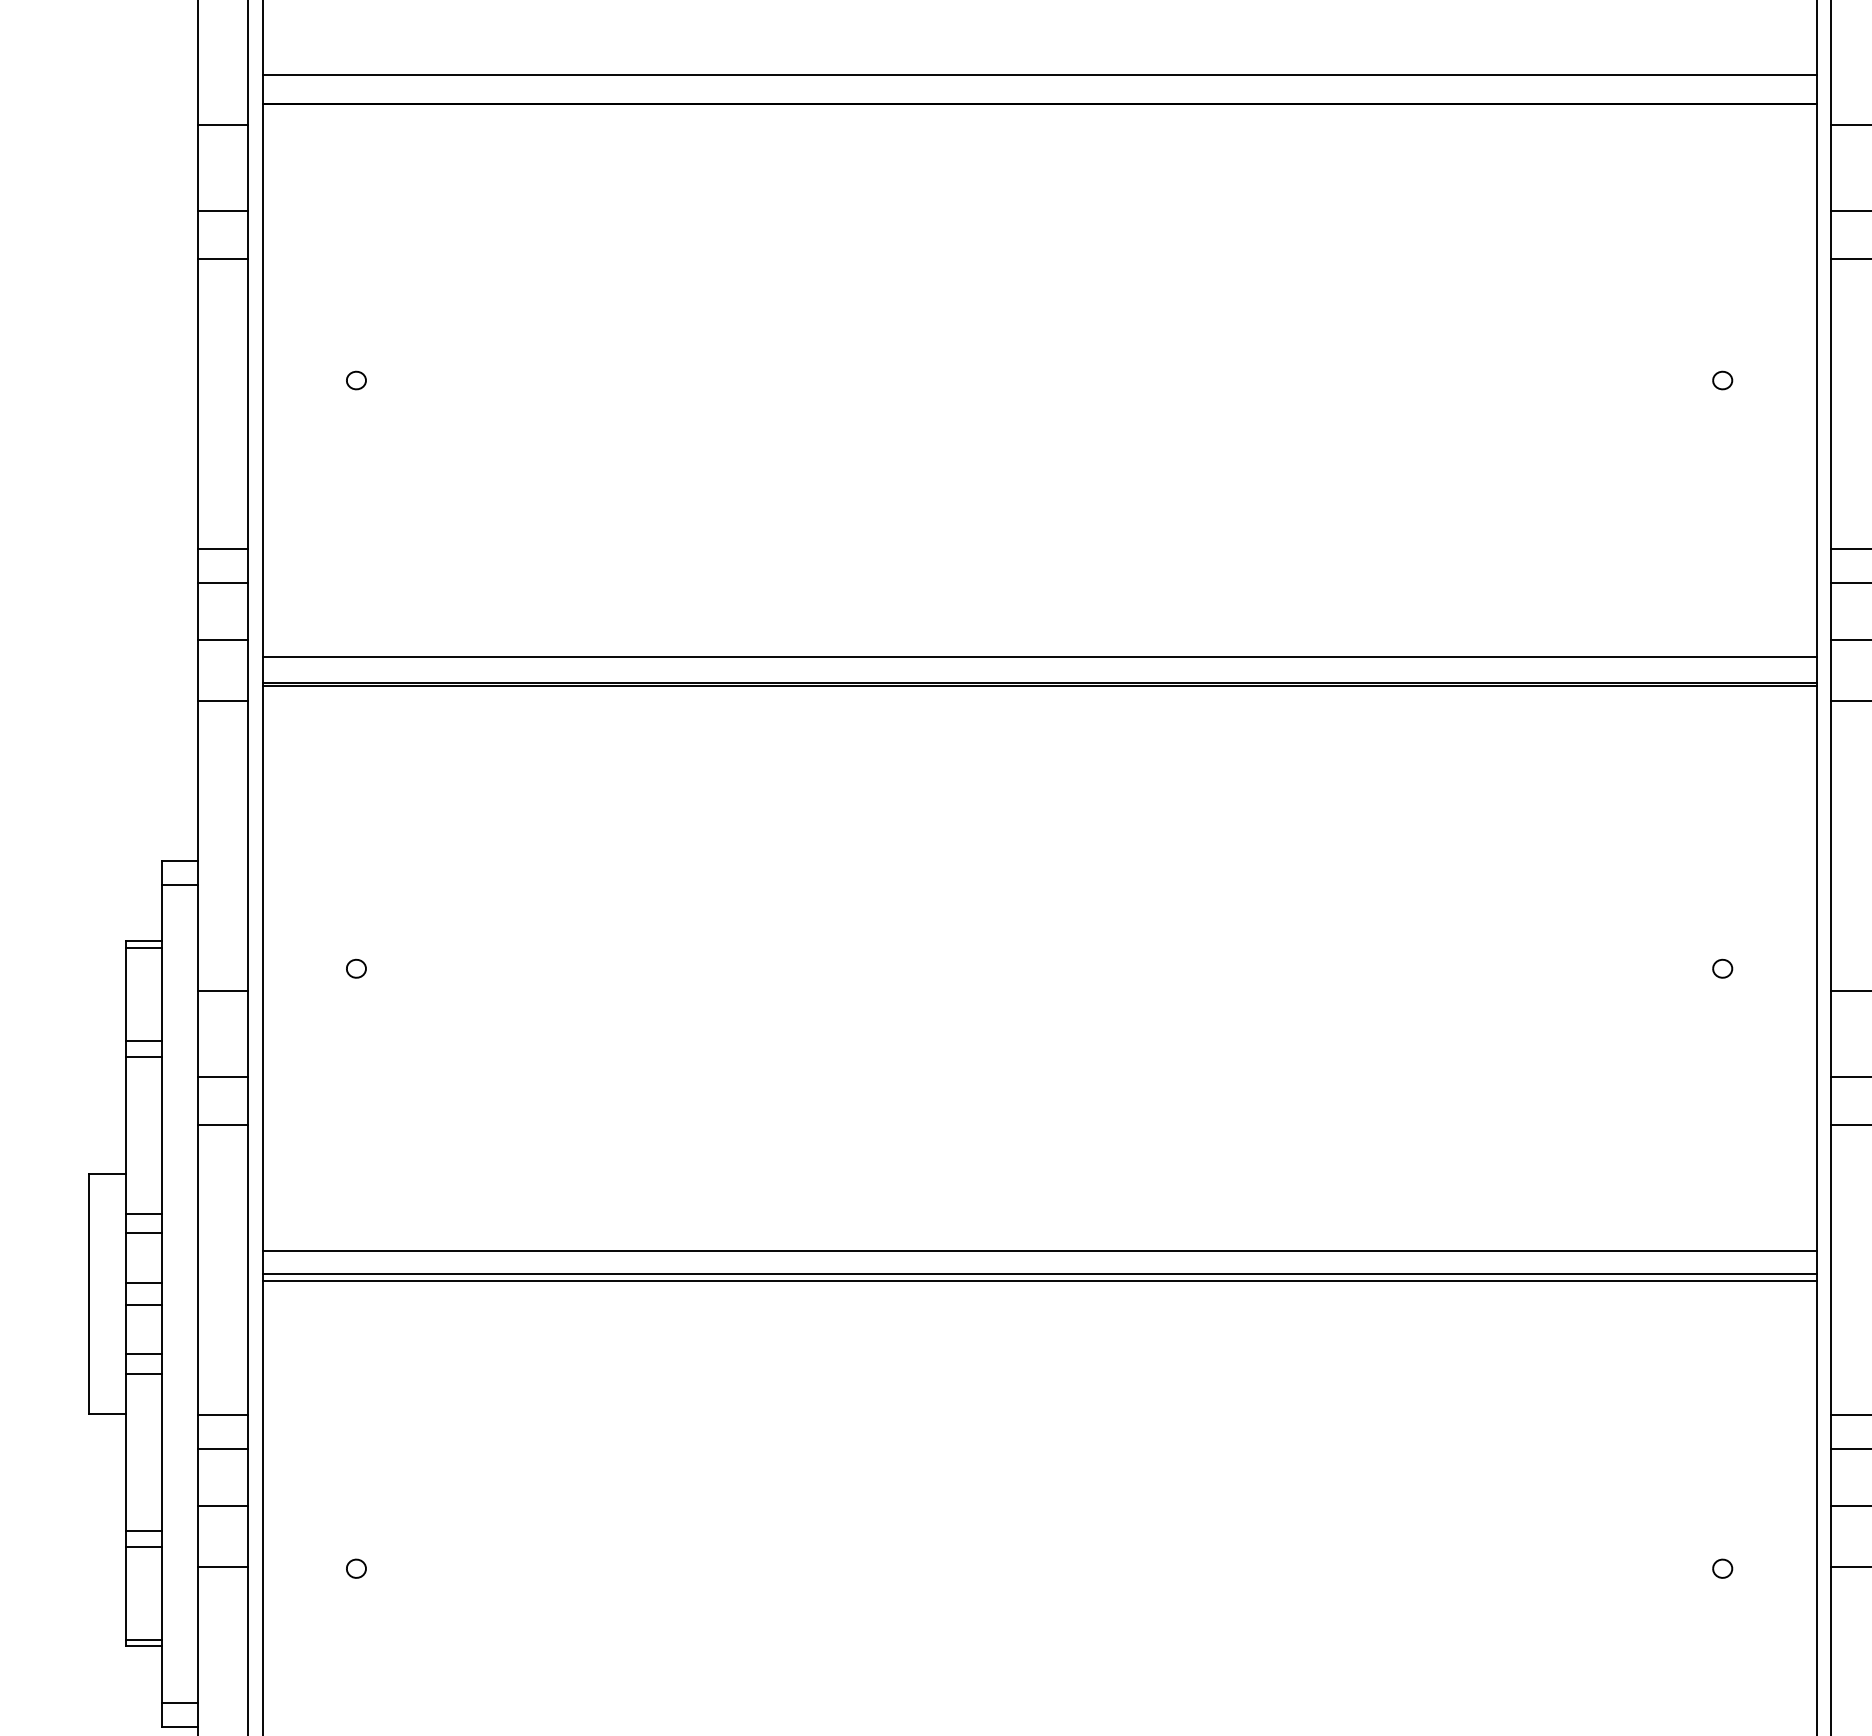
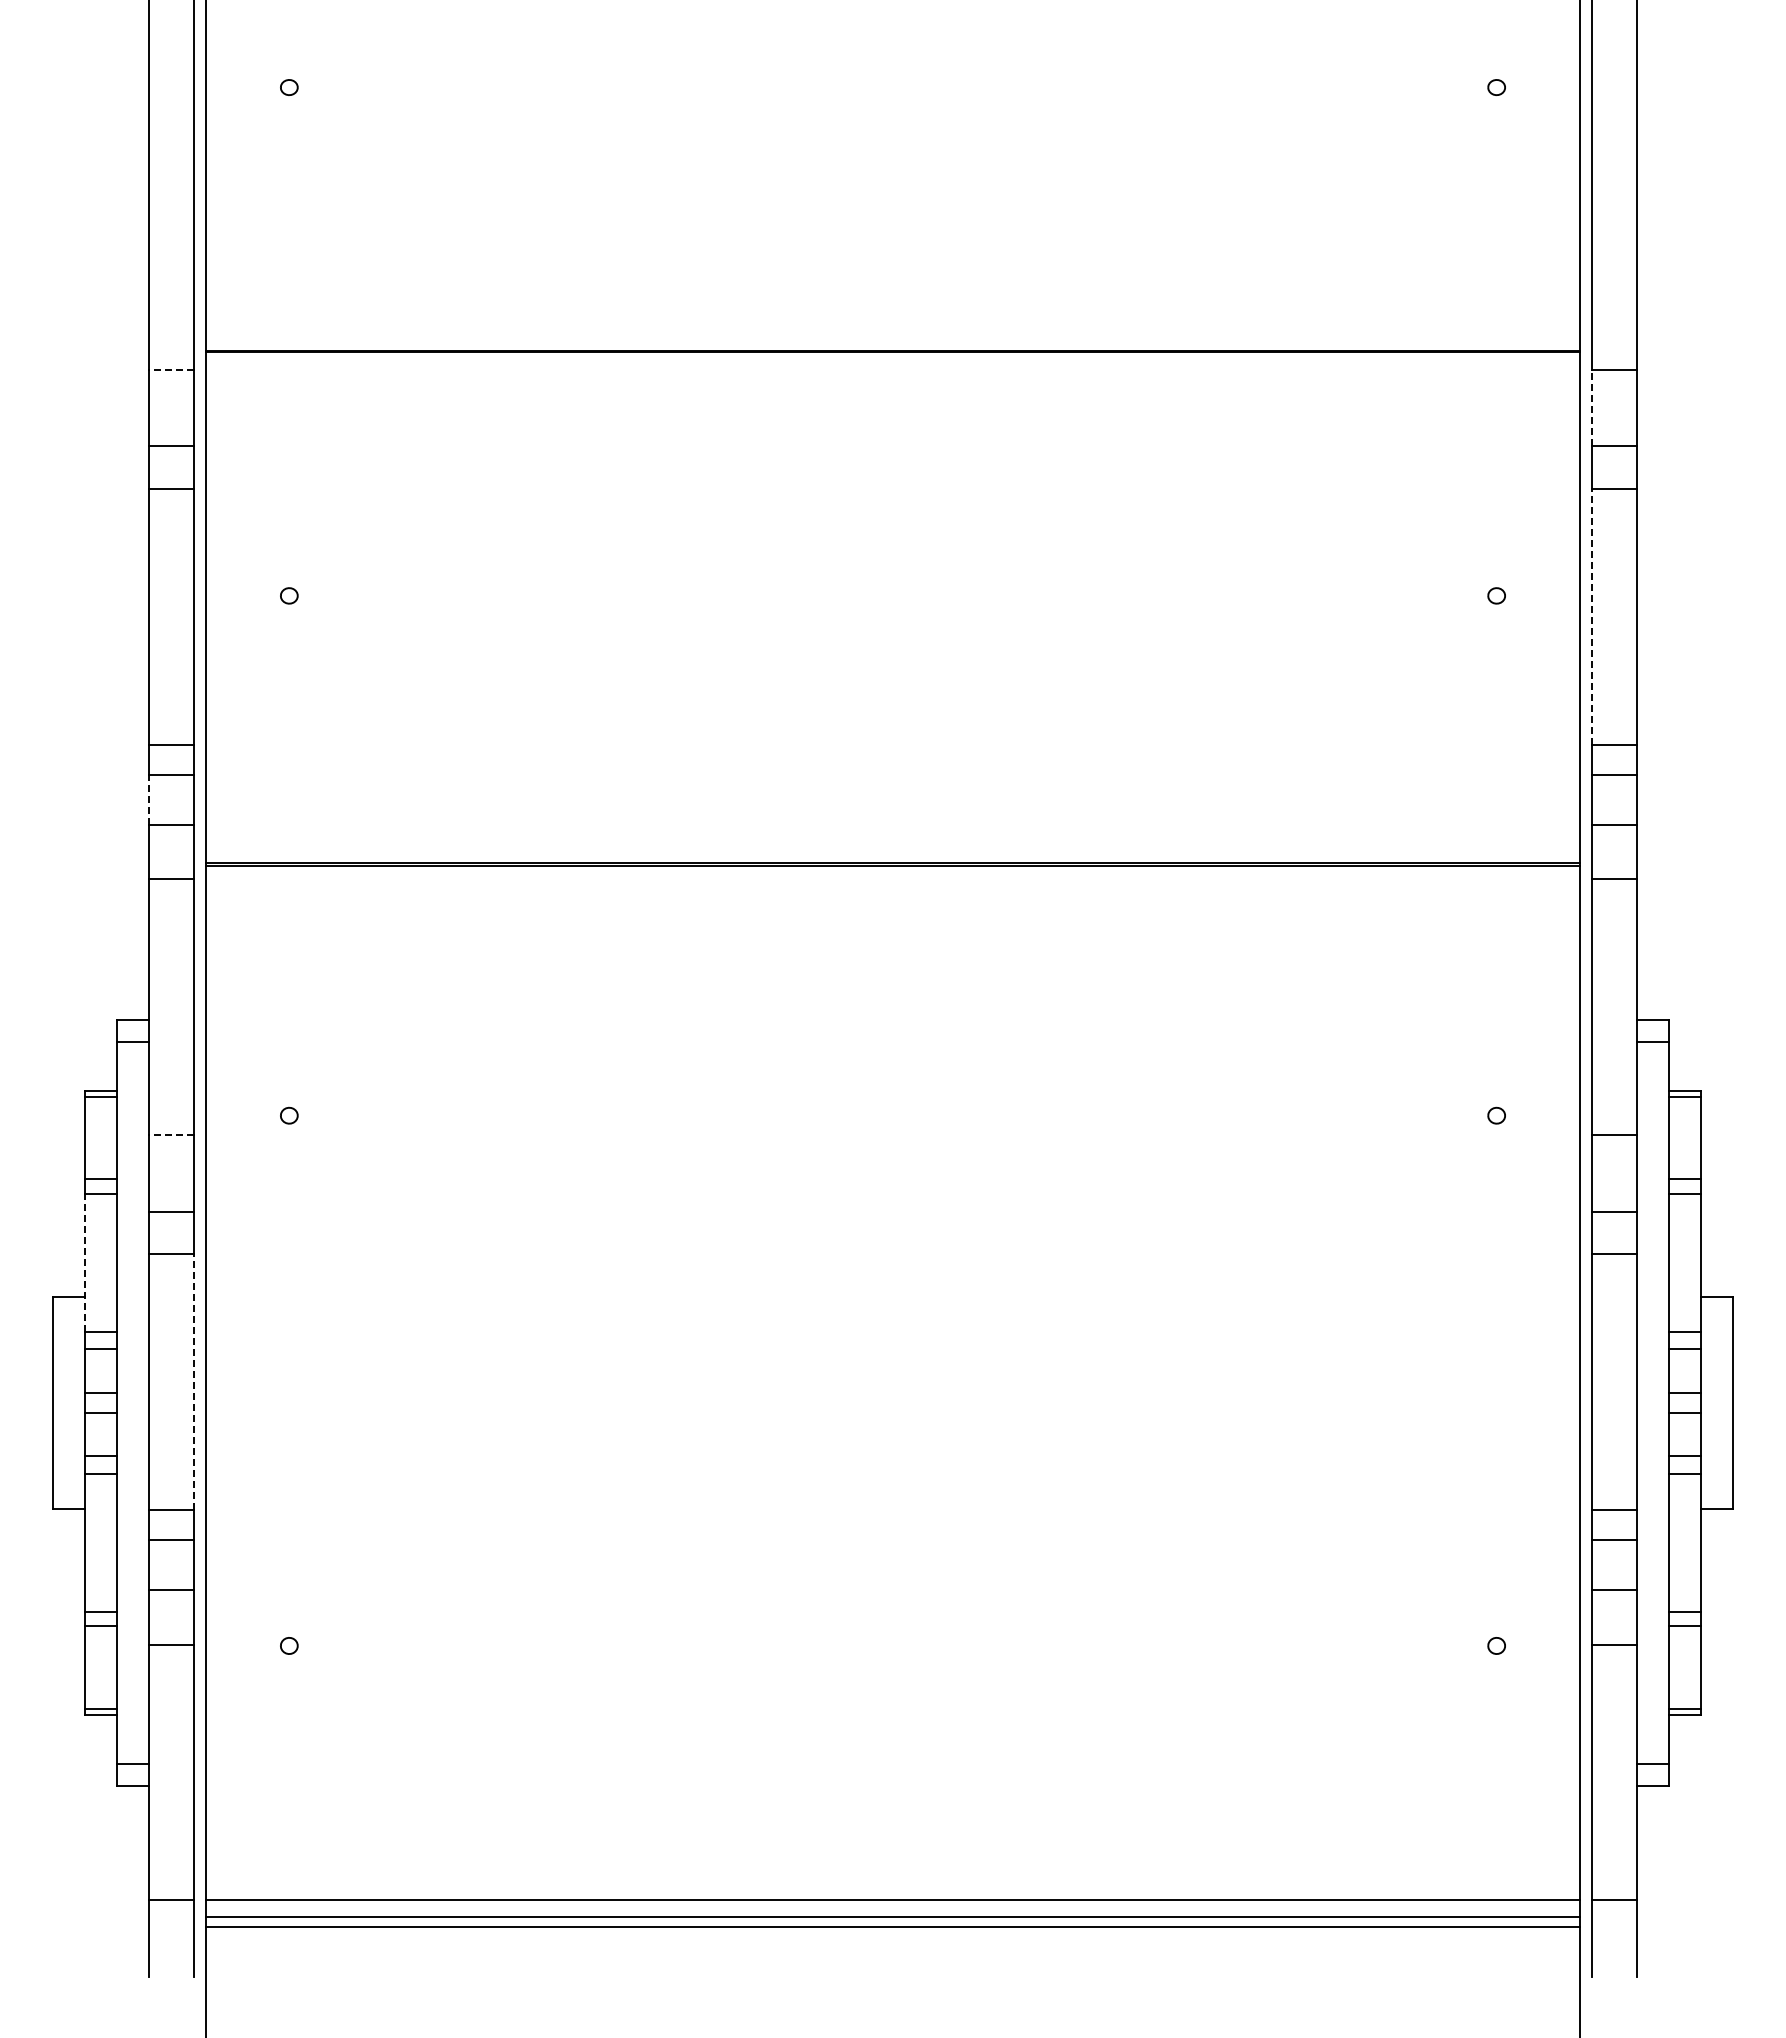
line: (1038, 74) -> (892, 325), removed
line: (221, 124) -> (170, 369), solid -> dashed
line: (1831, 167) -> (1592, 407), solid -> dashed
line: (1831, 403) -> (1592, 616), solid -> dashed
line: (198, 610) -> (149, 799), solid -> dashed
line: (1038, 657) -> (892, 840), removed
line: (221, 991) -> (170, 1135), solid -> dashed
line: (125, 1134) -> (85, 1262), solid -> dashed
line: (1038, 1251) -> (892, 1365), removed
line: (248, 1269) -> (193, 1381), solid -> dashed
line: (1038, 1274) -> (892, 1385), removed
line: (1038, 1280) -> (892, 1391), removed

